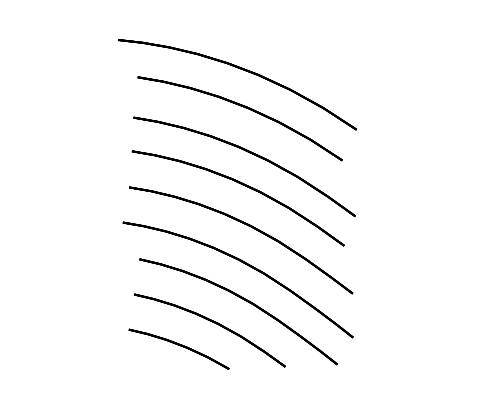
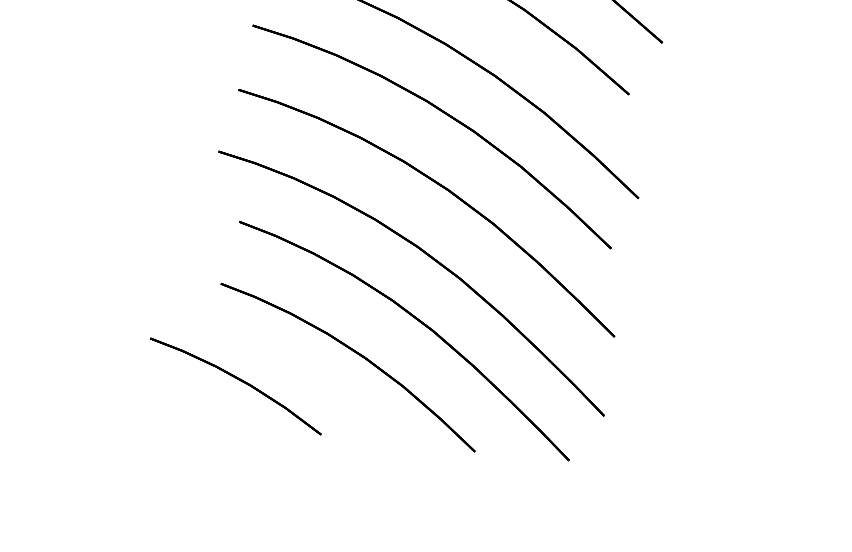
part: (178, 348) -> (235, 384), moved

